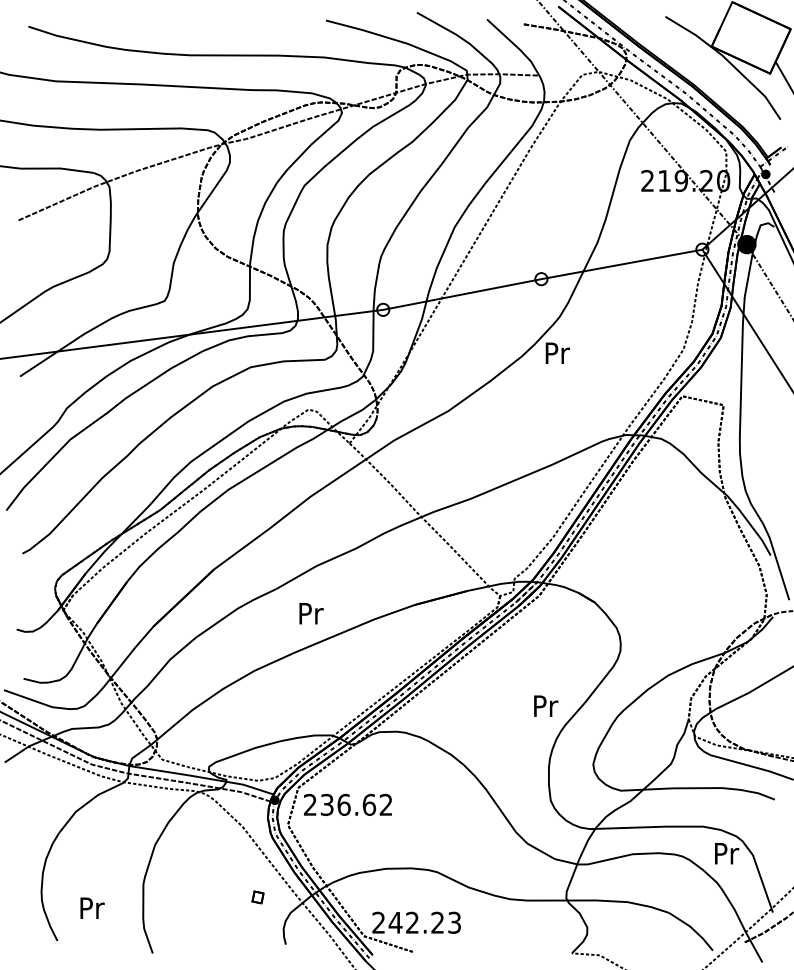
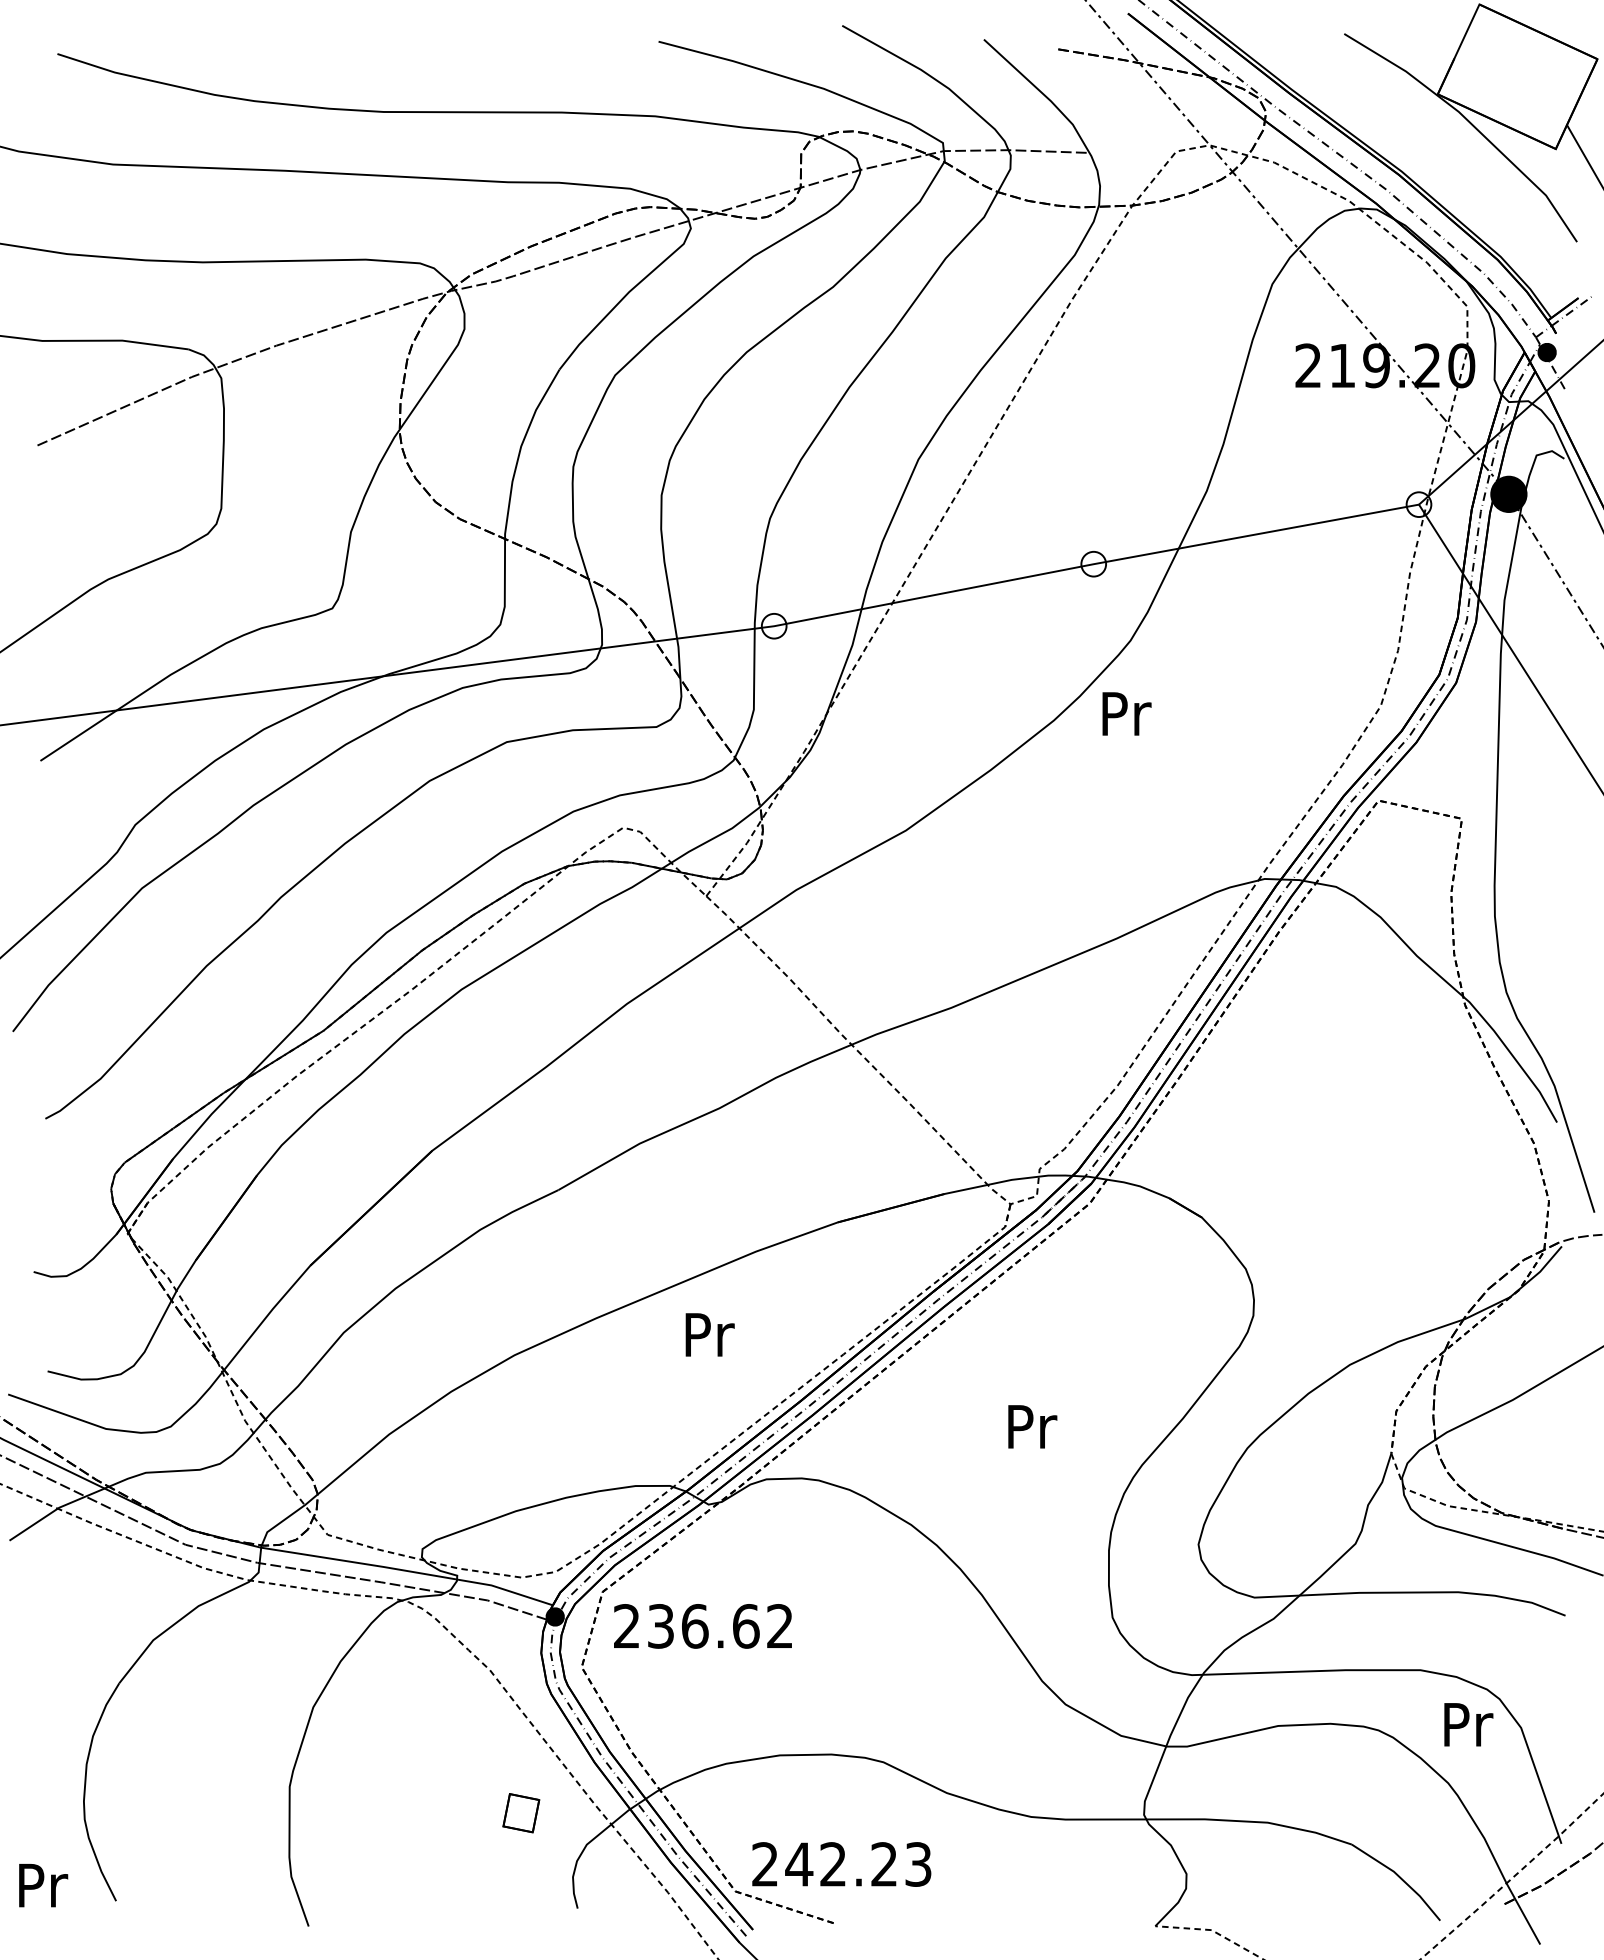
text: (311, 613) -> (710, 1334), moved
text: (546, 705) -> (1033, 1425), moved
part: (257, 897) -> (520, 1813), size x1.6
text: (92, 907) -> (43, 1884), moved

